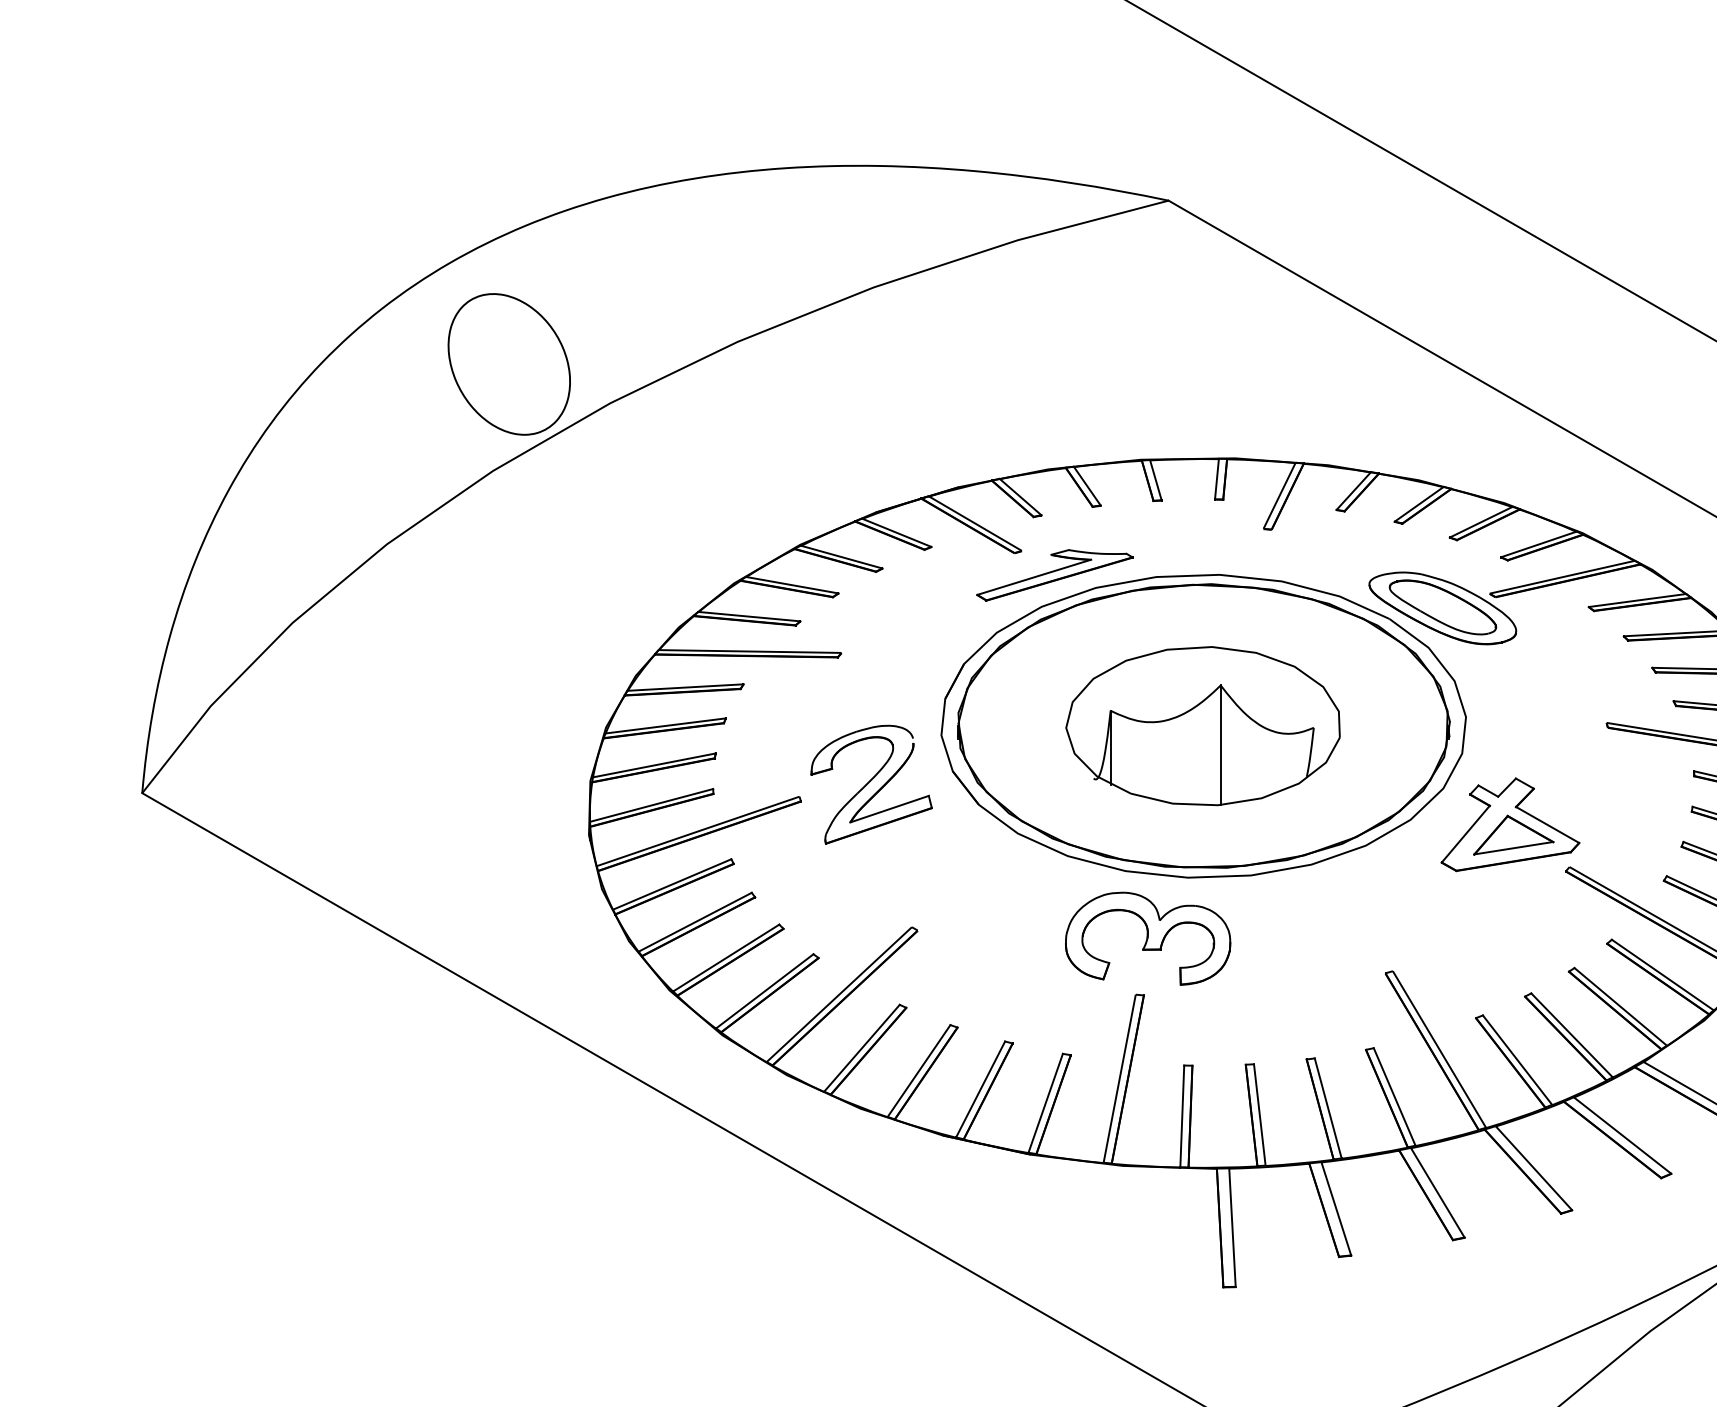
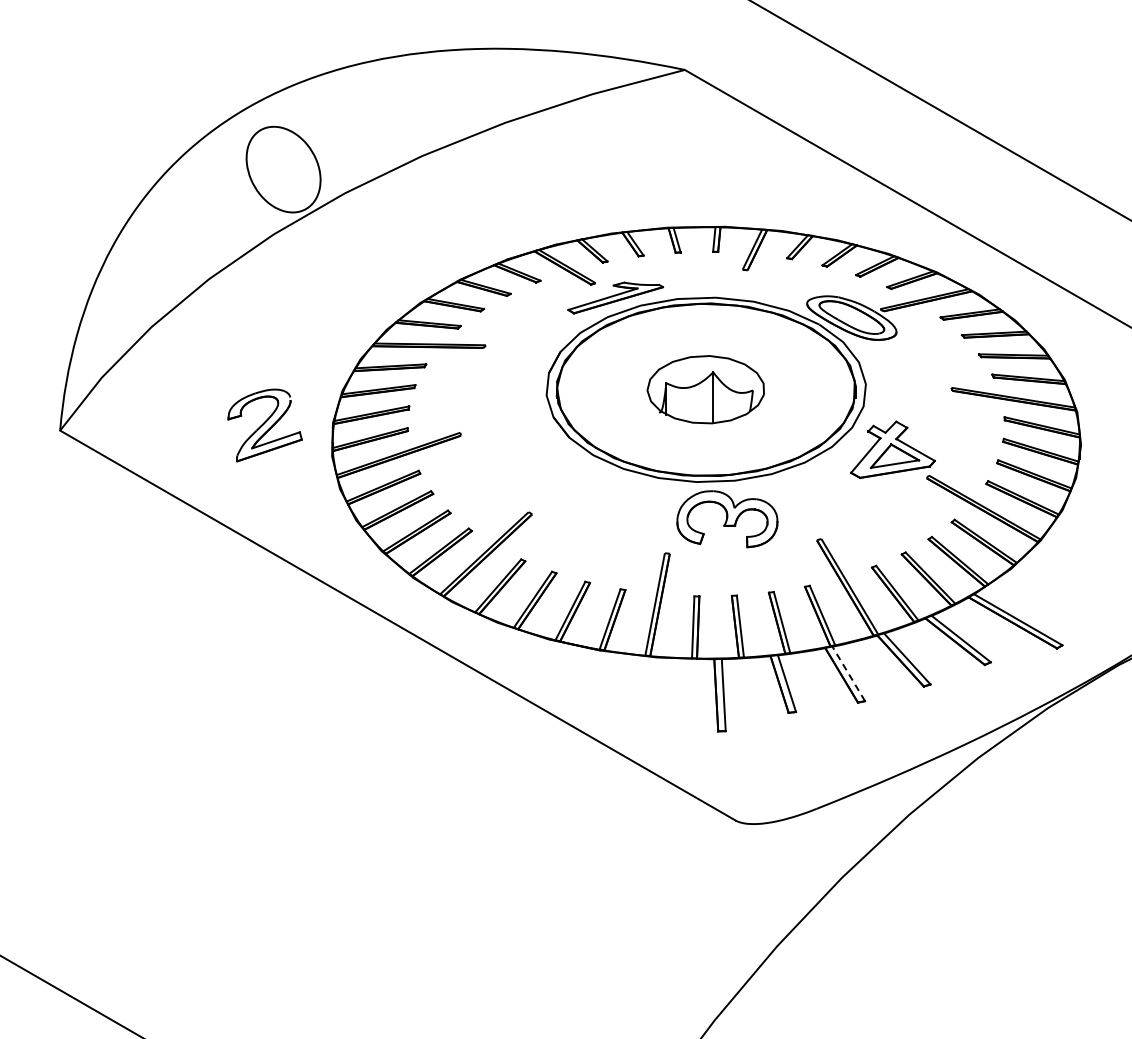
part: (1202, 725) -> (705, 389), size x0.7
part: (870, 784) -> (264, 425), moved
part: (1148, 939) -> (727, 519), moved
line: (1437, 1192) -> (848, 673), solid -> dashed

